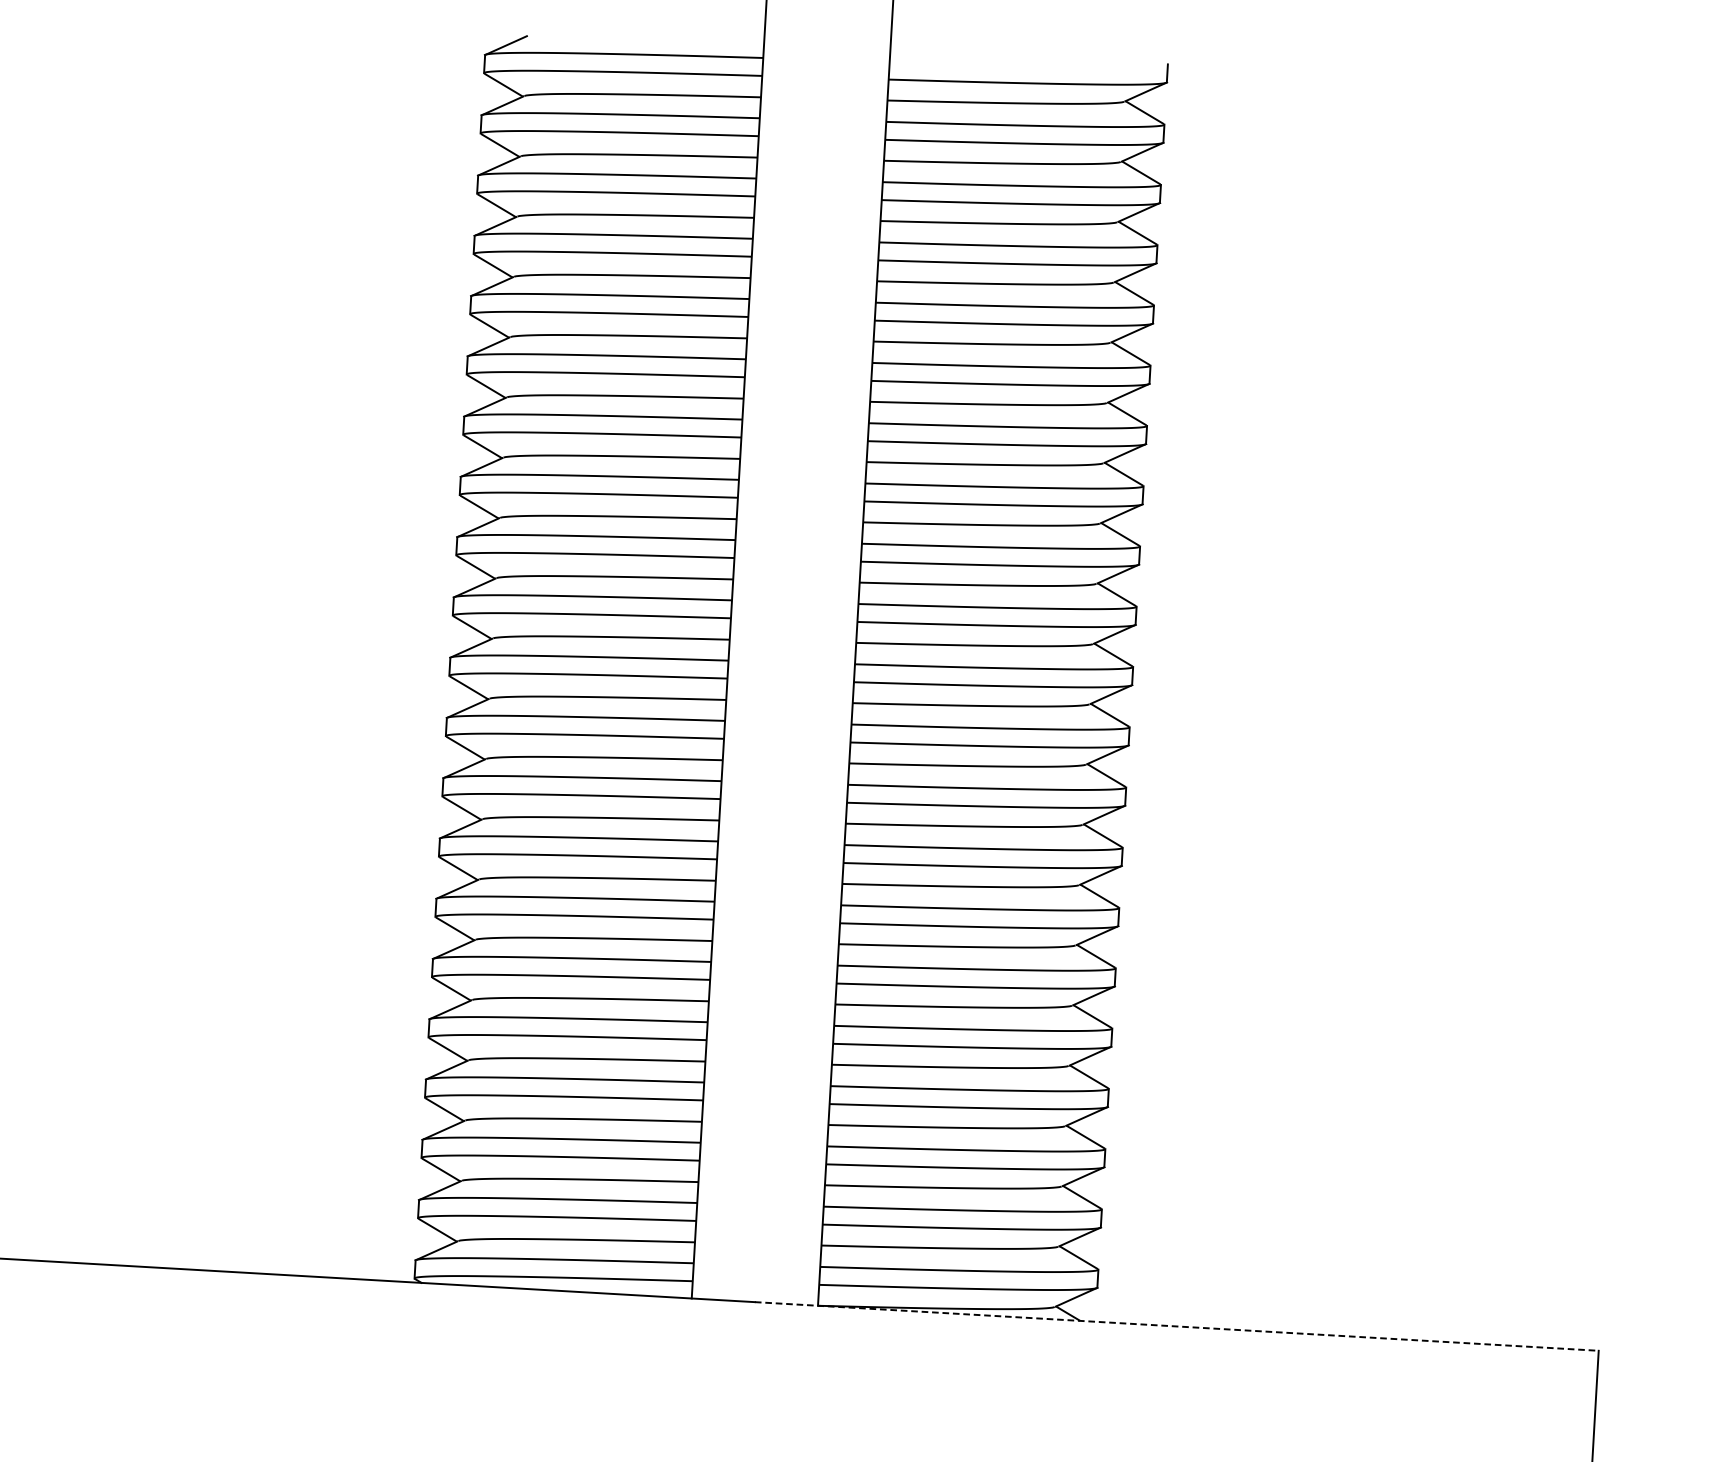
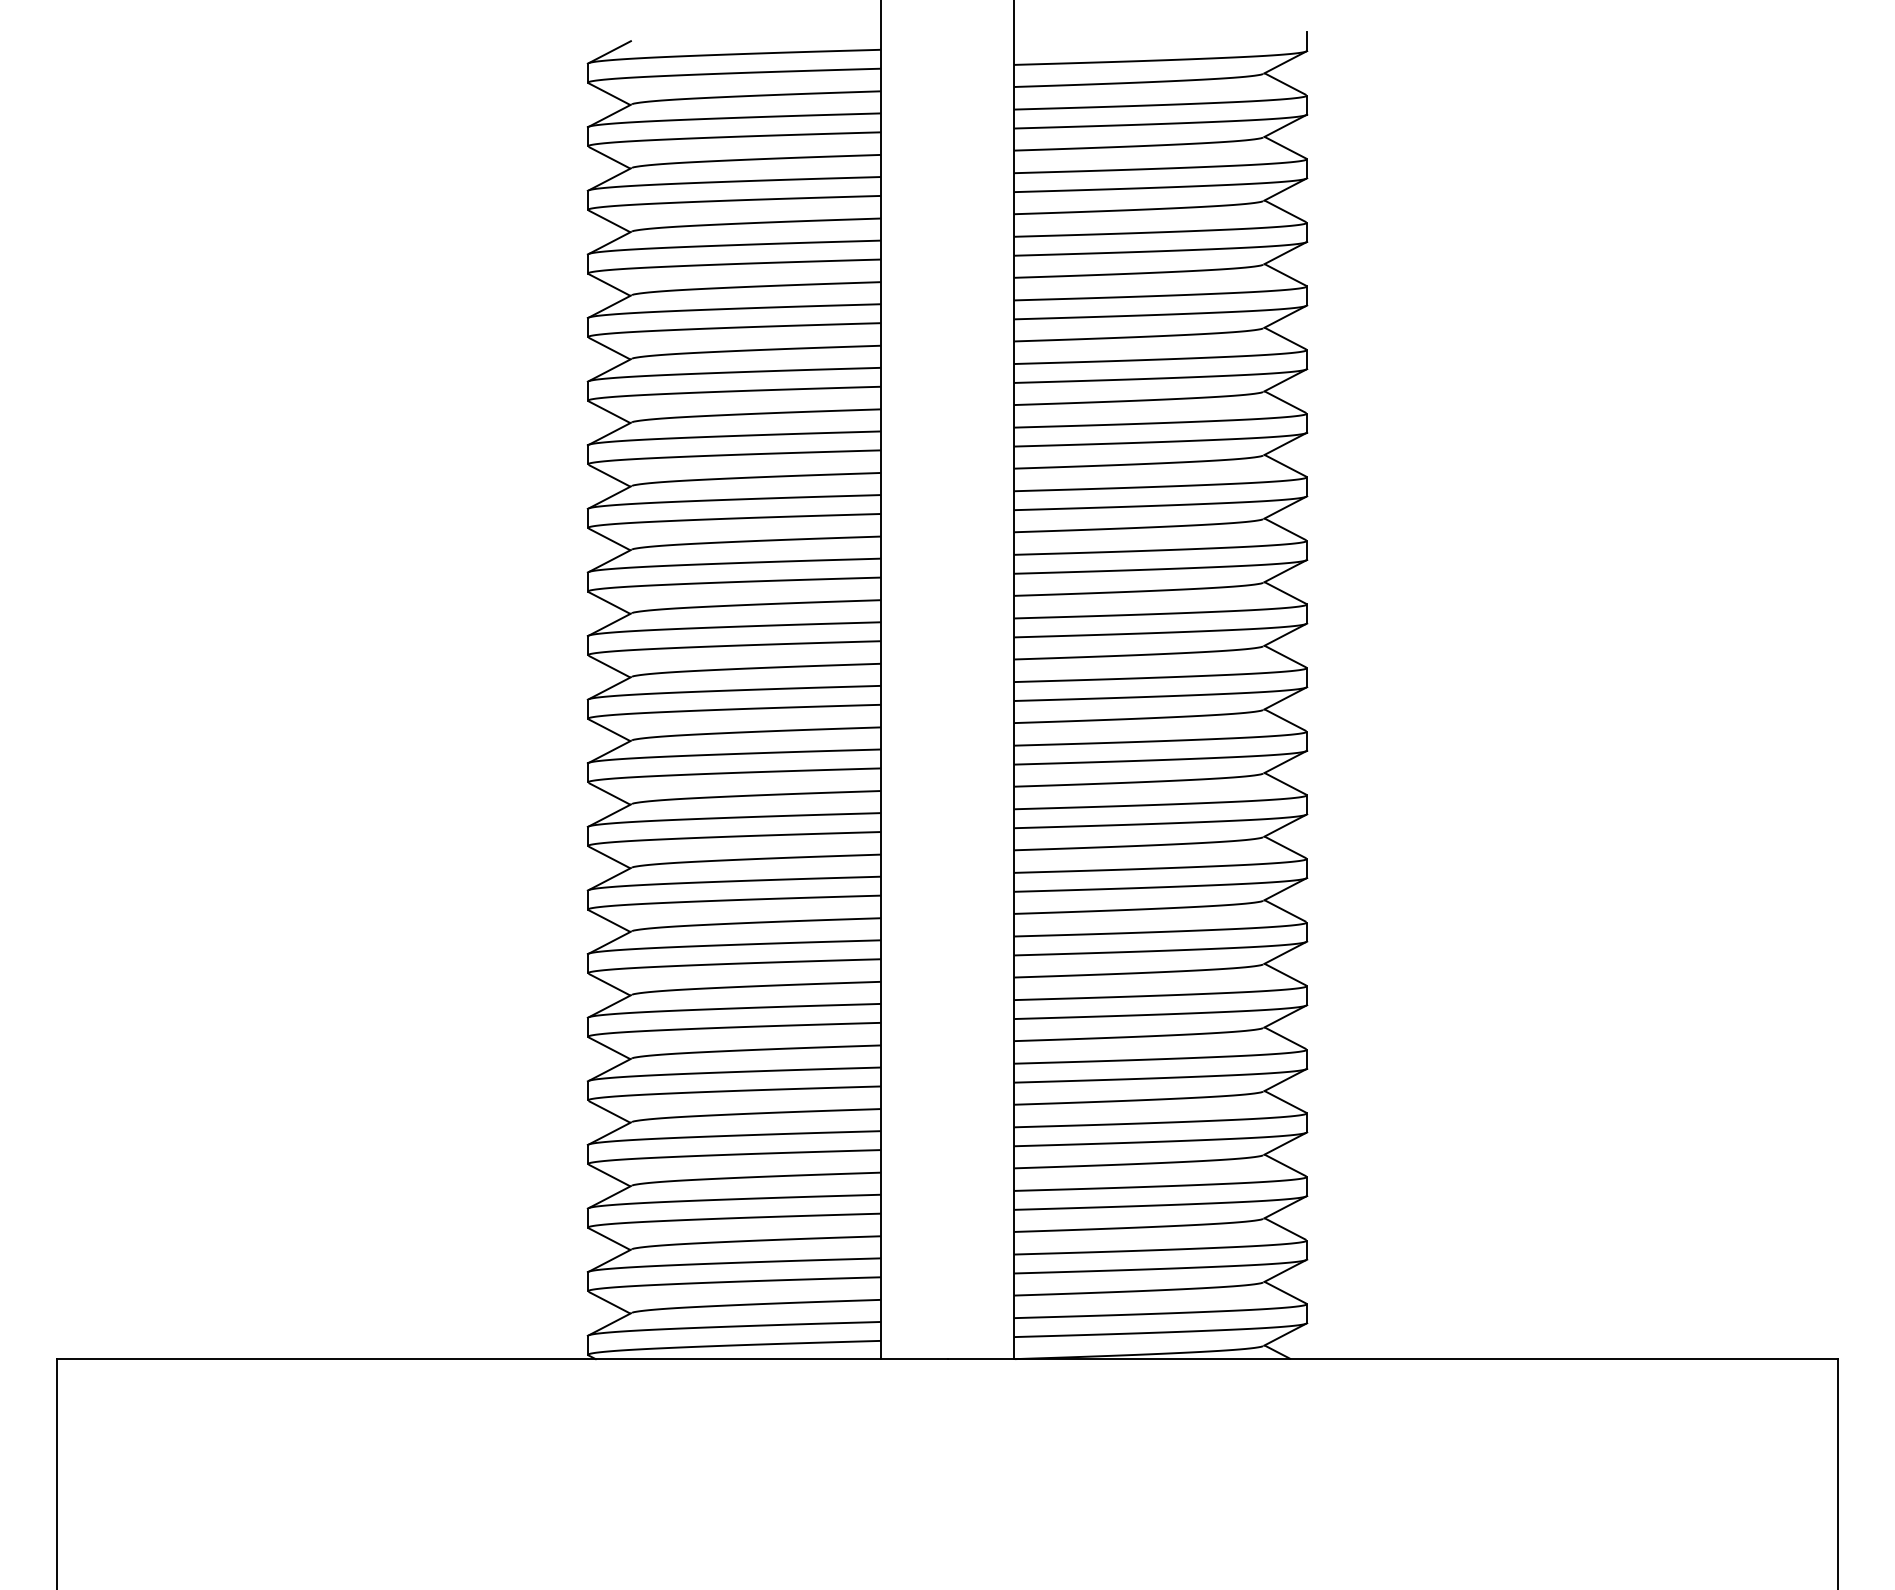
line: (1177, 1326) -> (1393, 1359), dashed -> solid

